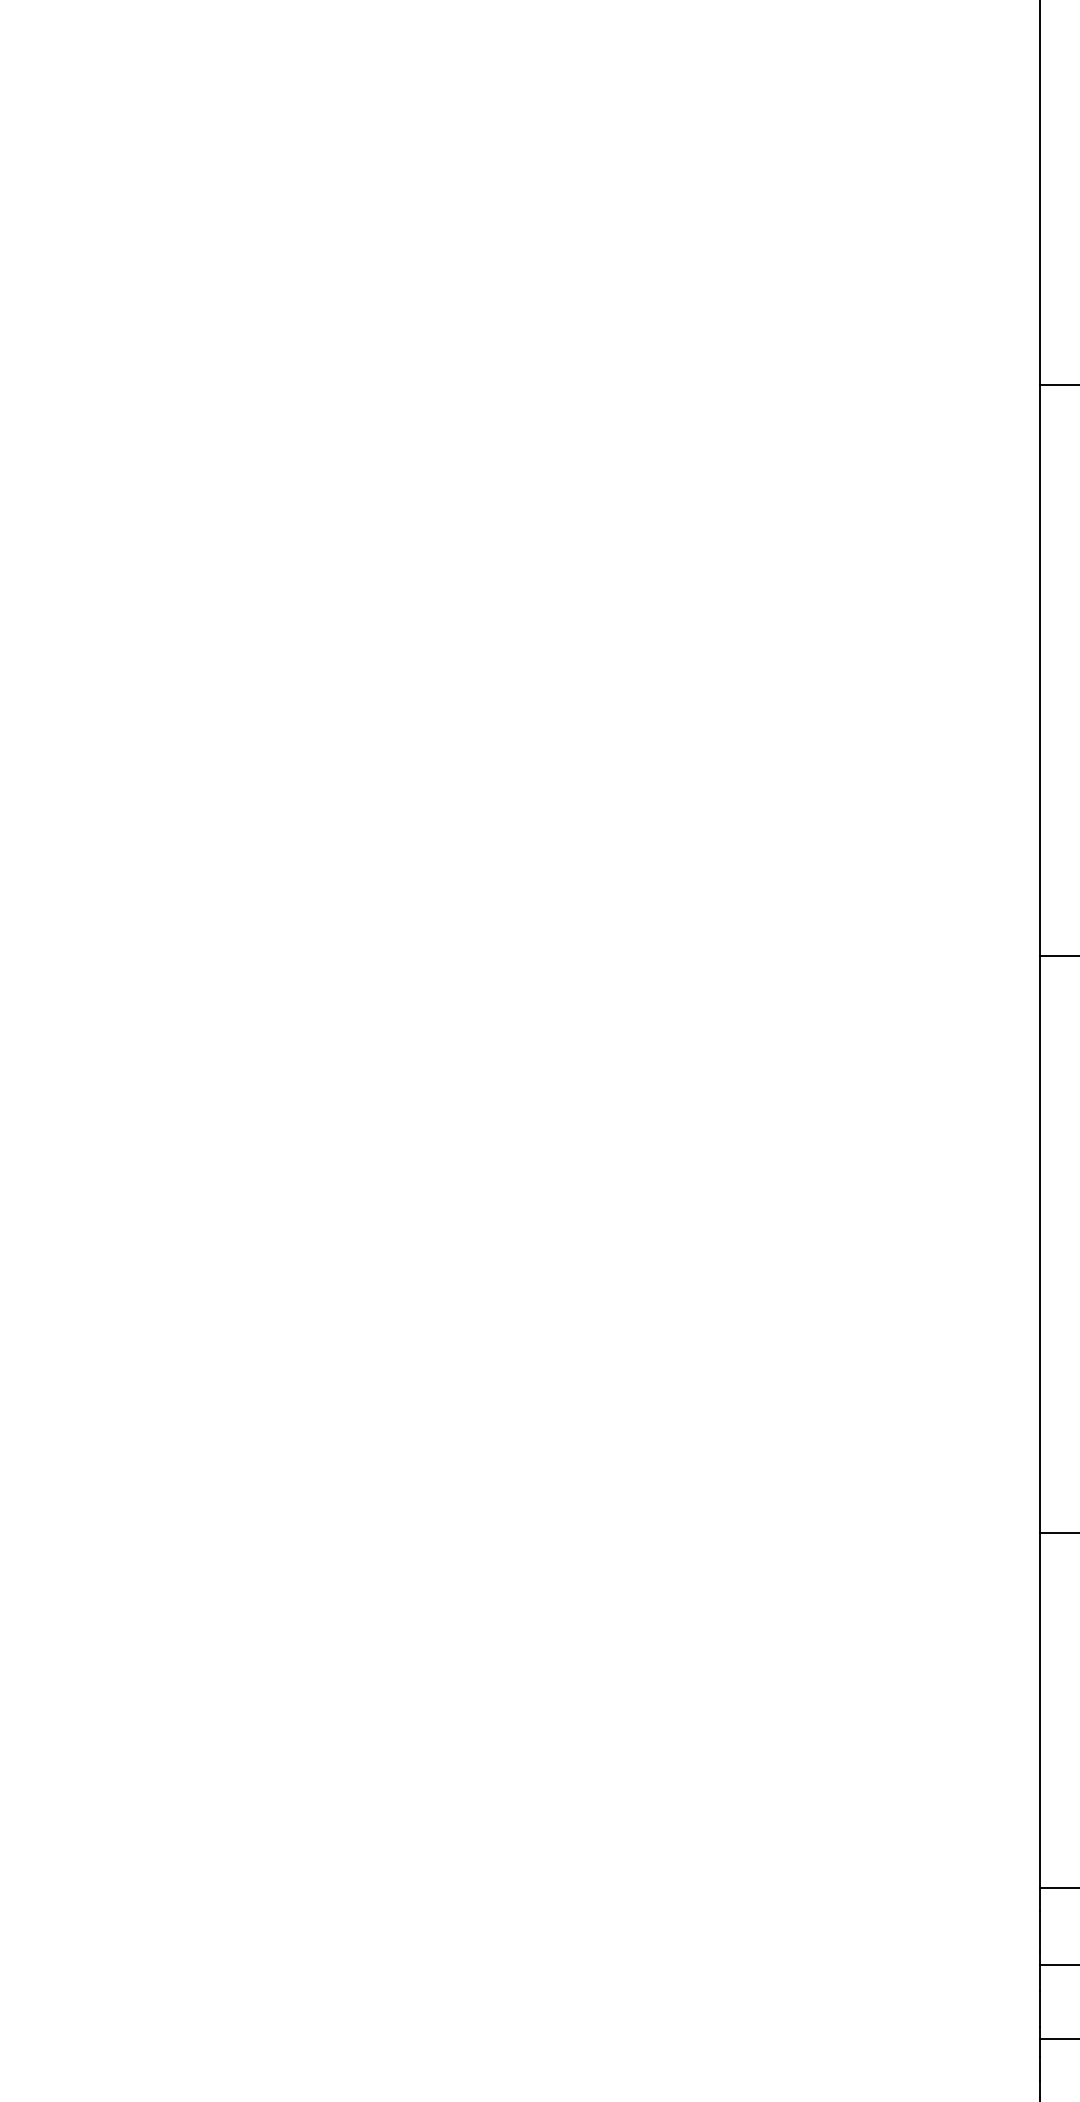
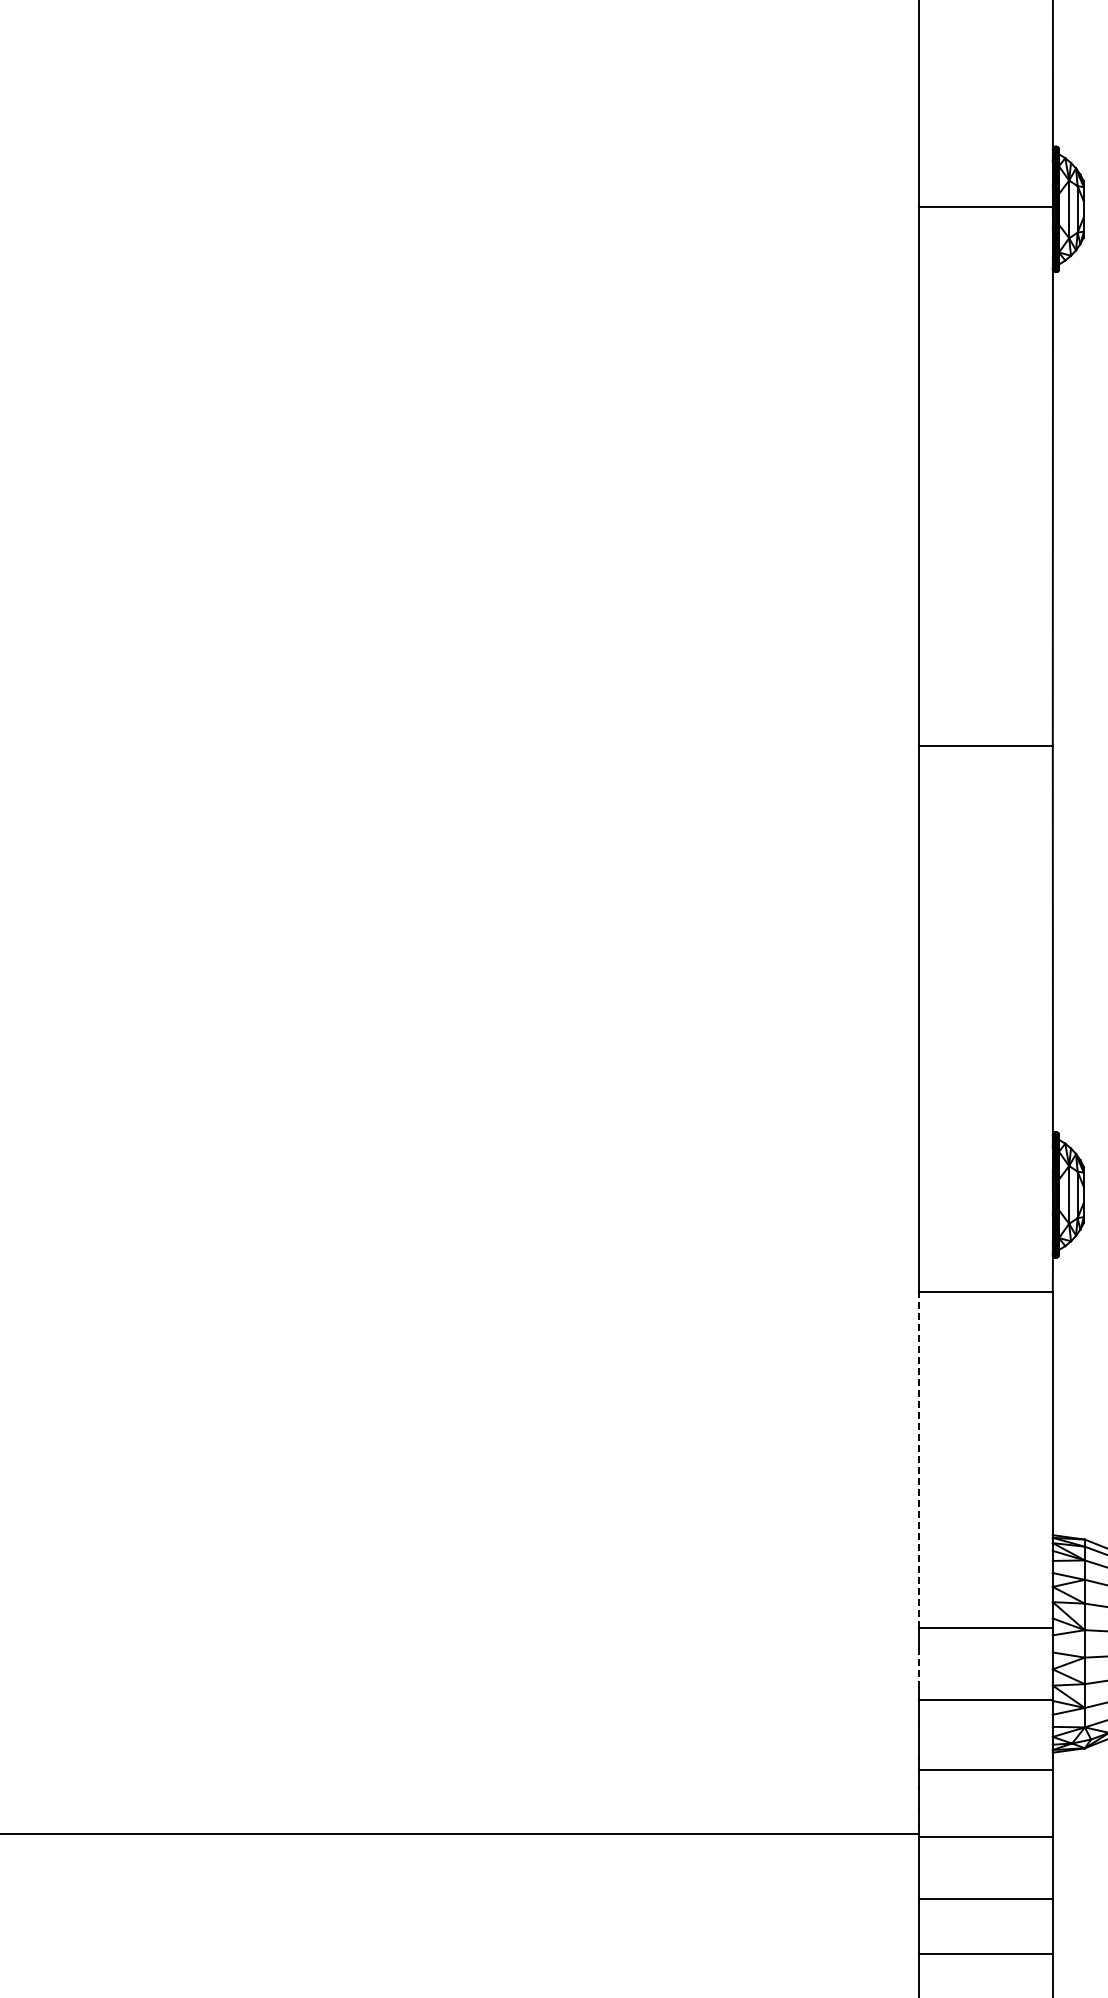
line: (1040, 1710) -> (919, 1459), solid -> dashed
line: (1040, 1931) -> (919, 1668), solid -> dashed

